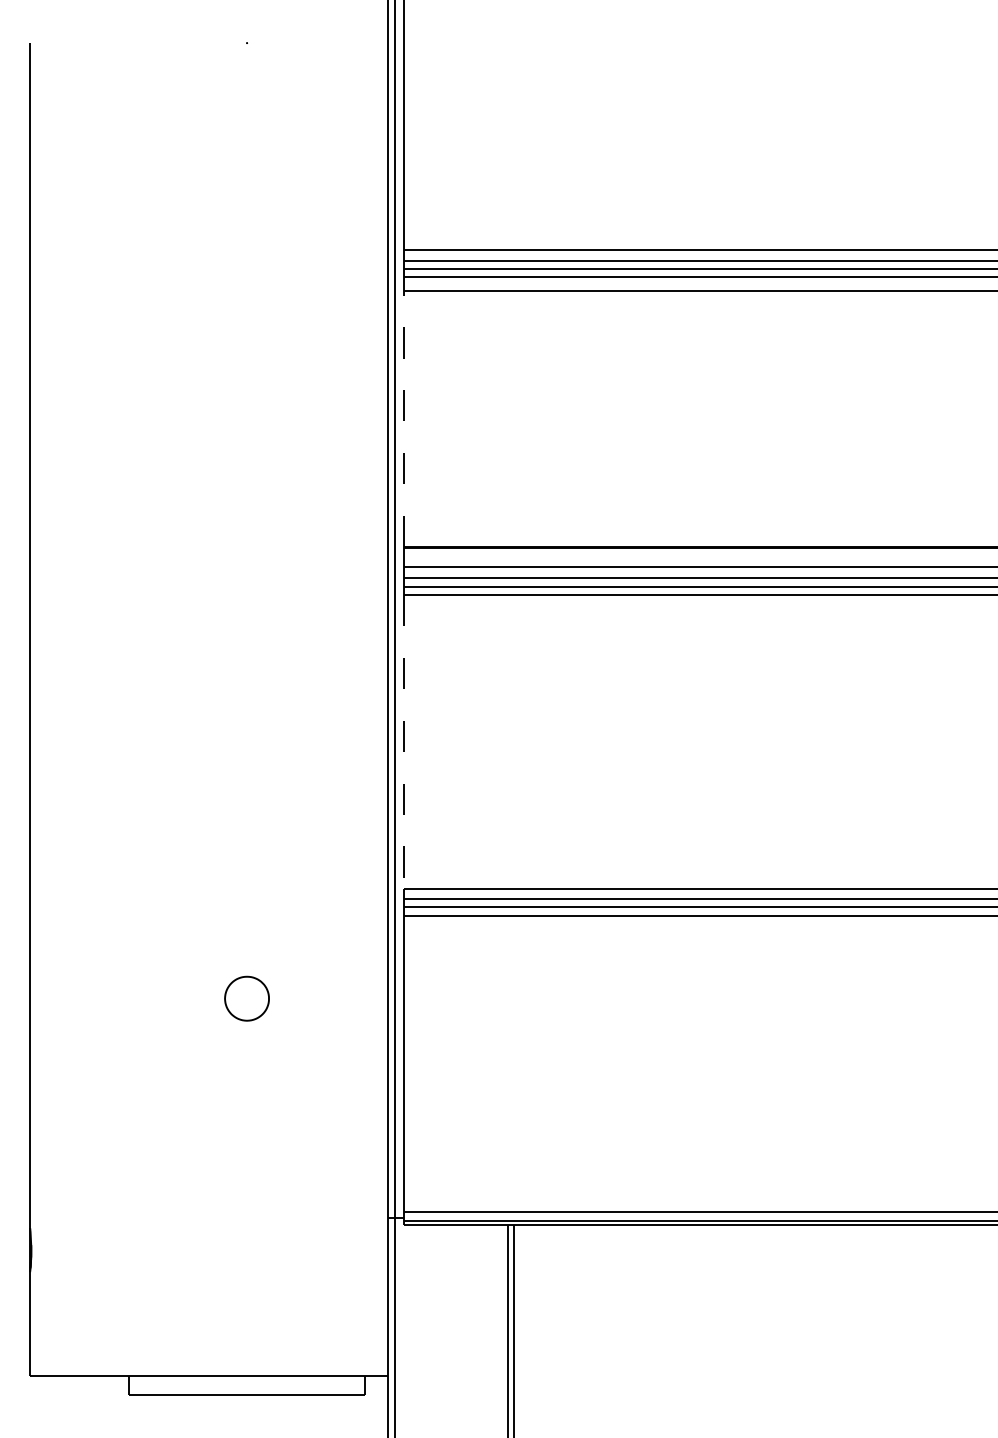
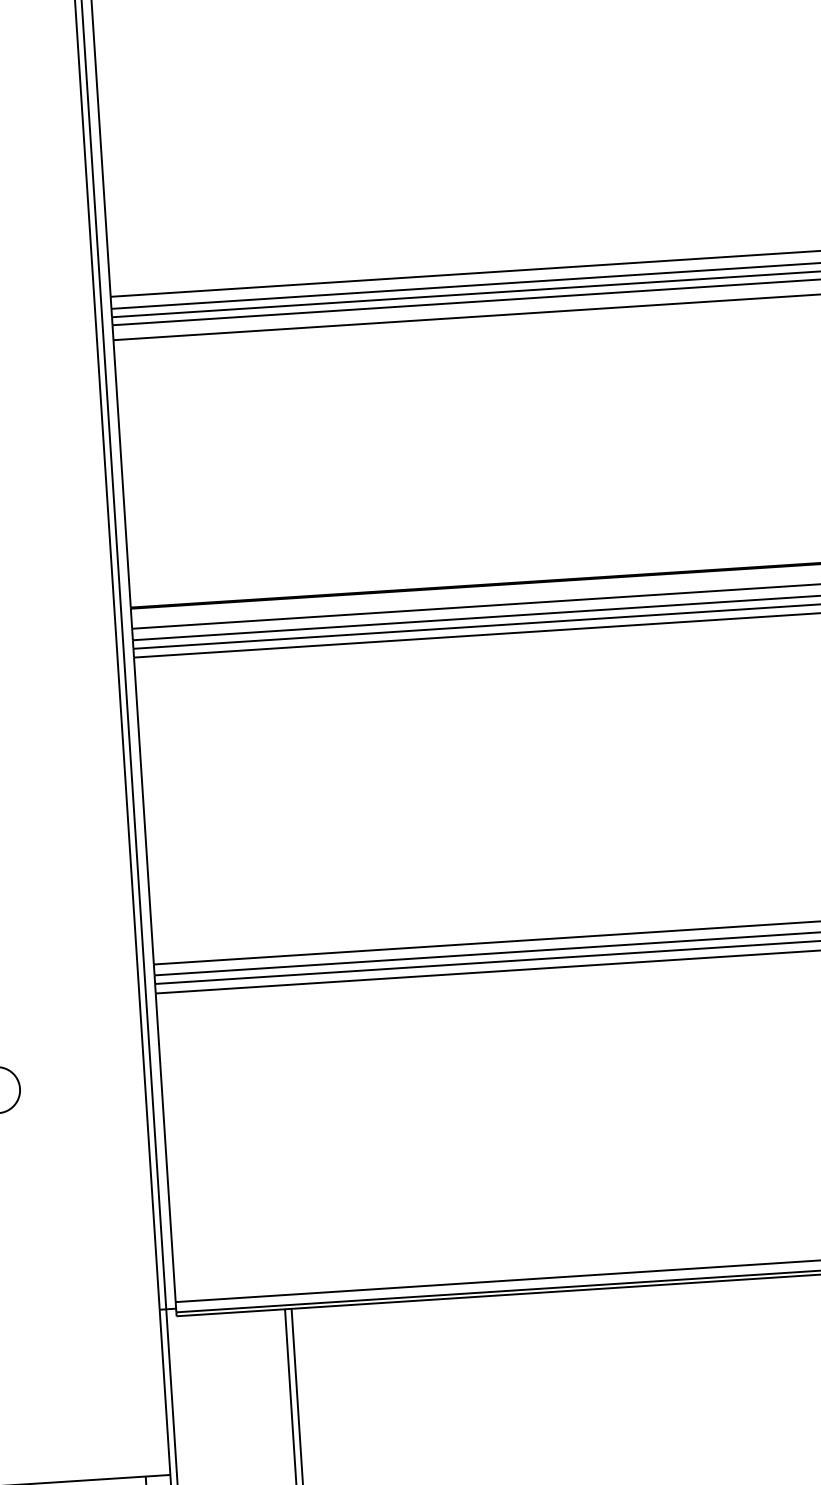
line: (404, 419) -> (122, 474), dashed -> solid
line: (404, 741) -> (144, 810), dashed -> solid

